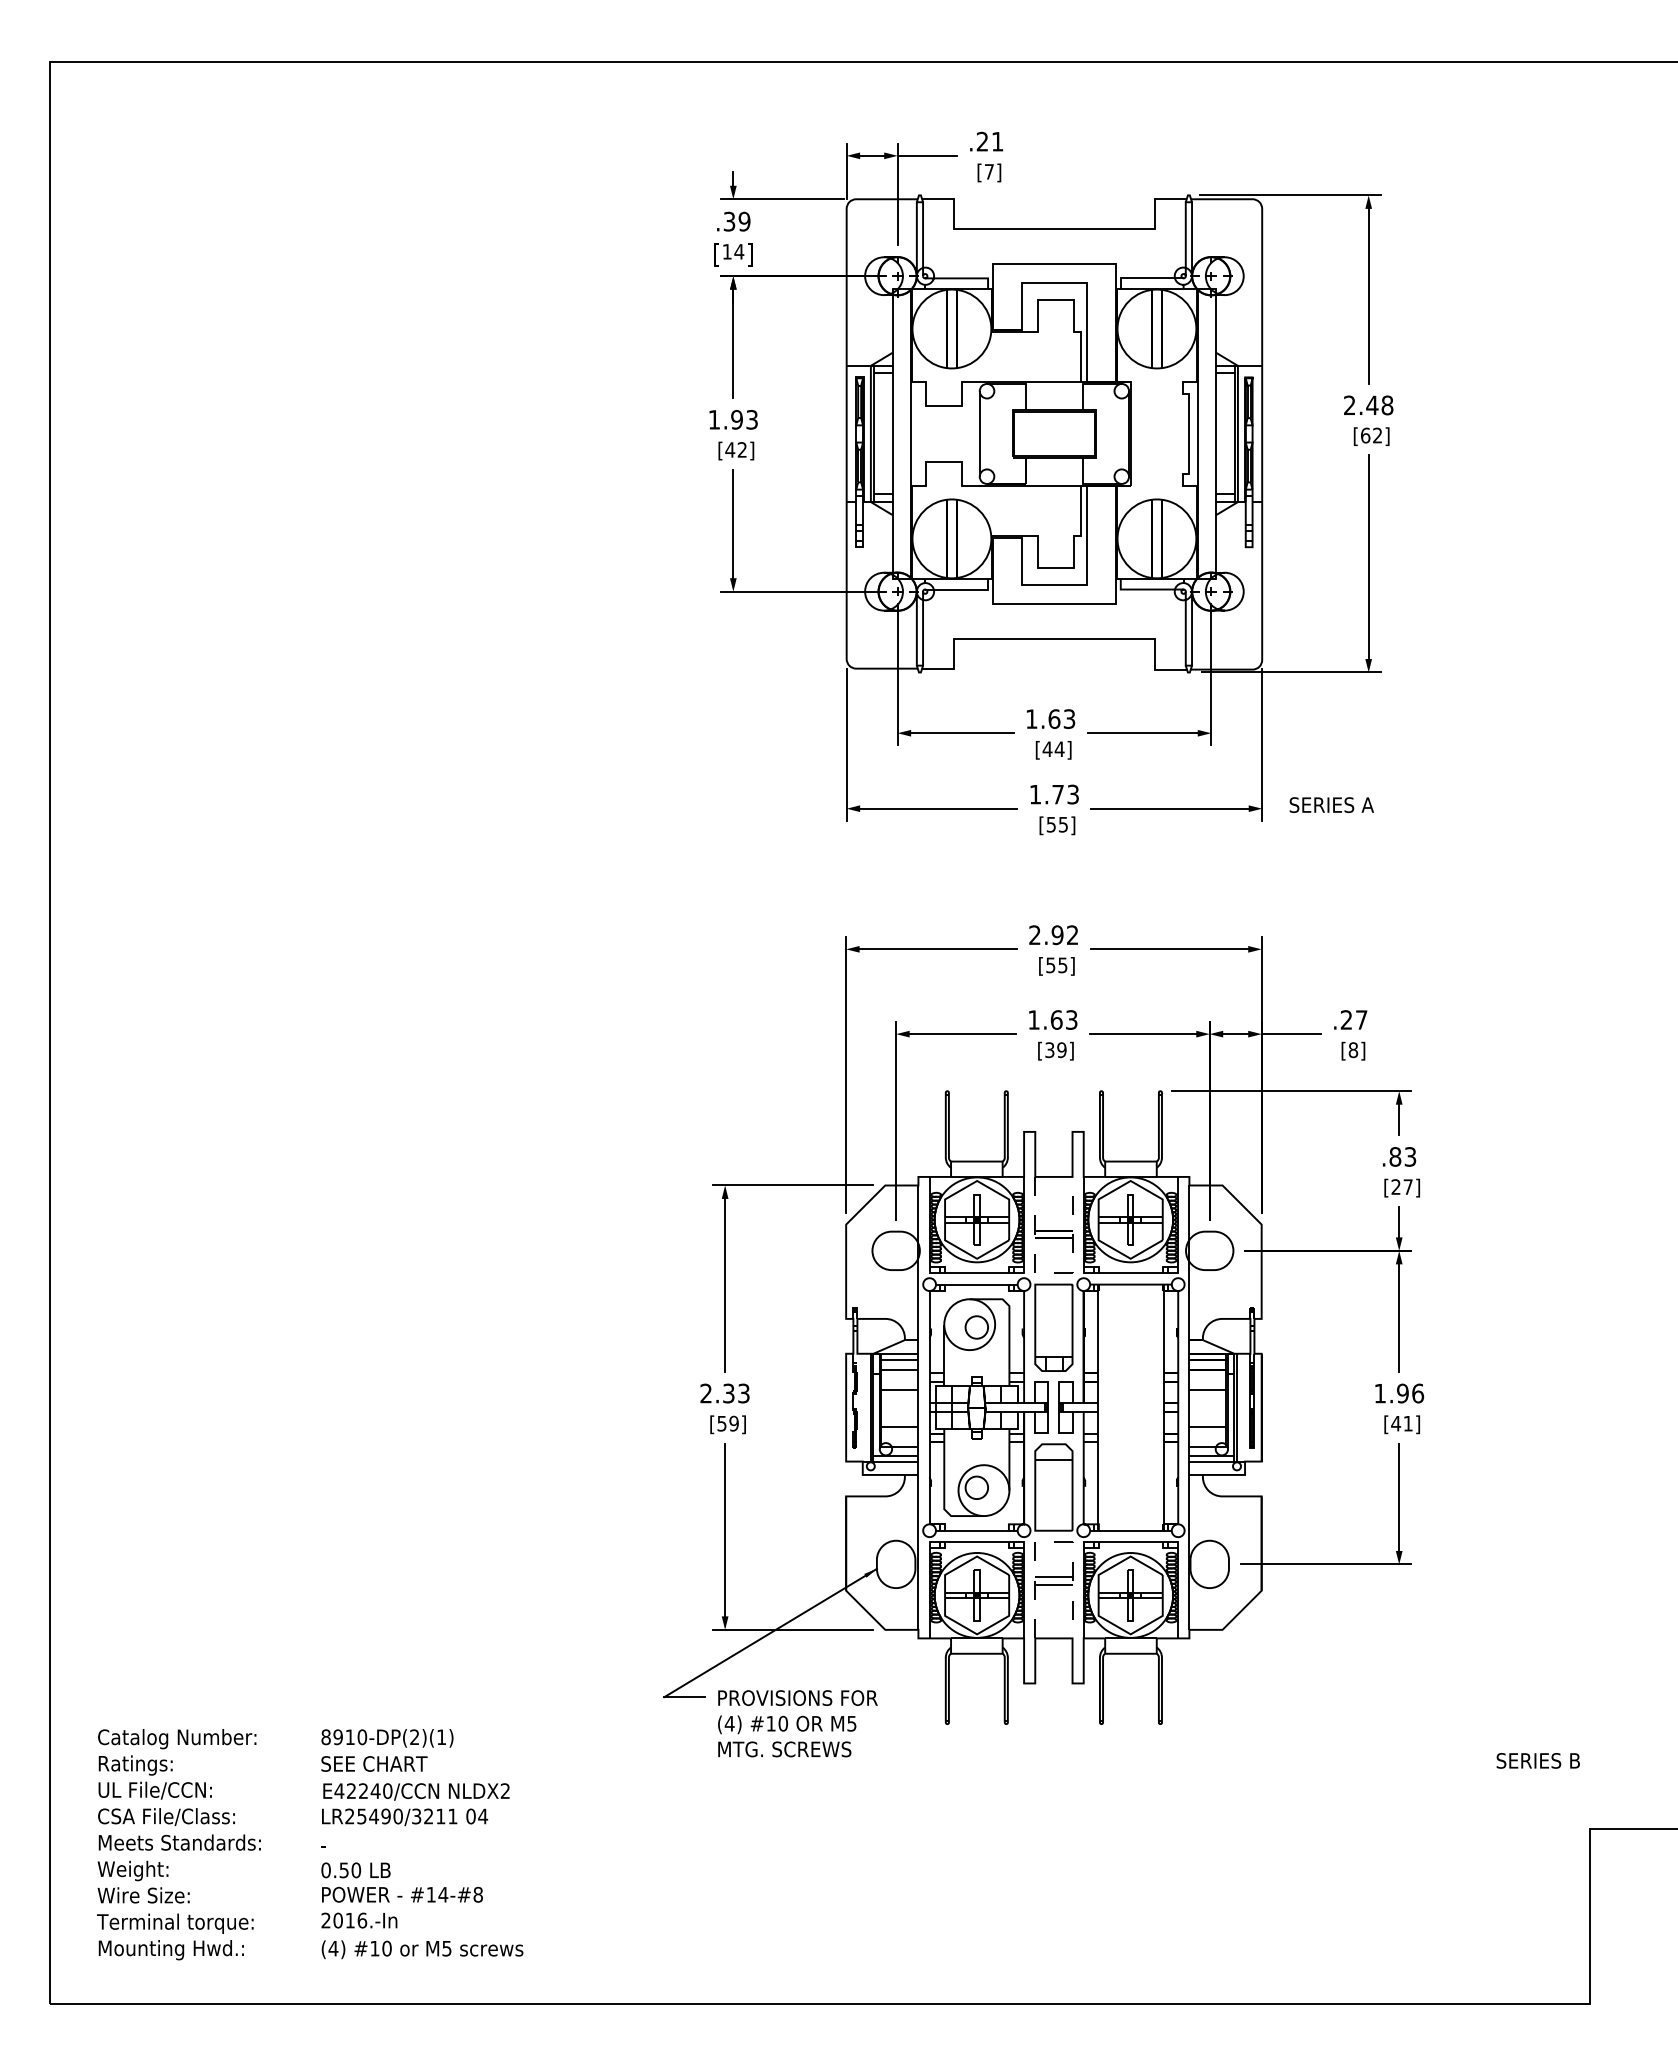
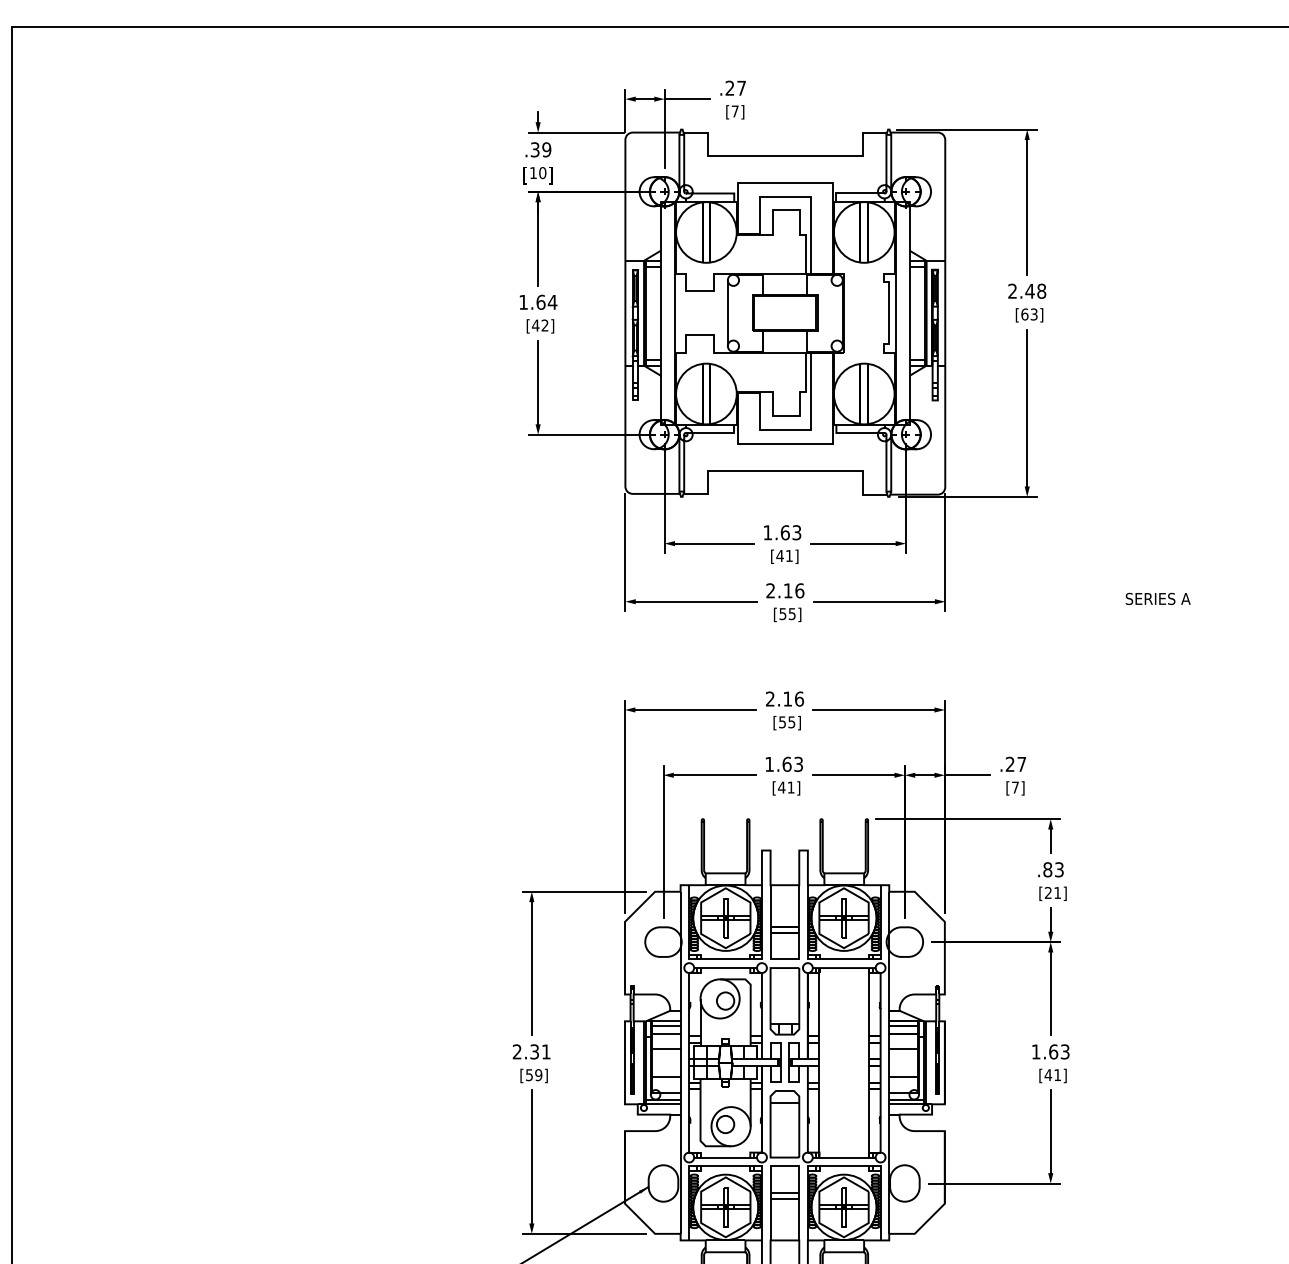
text: (997, 141) -> (741, 88), .21 -> .27
text: (739, 251) -> (542, 172), 14 -> 10
text: (744, 419) -> (546, 302), 1.93 -> 1.64
text: (1377, 435) -> (1034, 314), [62] -> [63]
text: (1059, 748) -> (789, 555), [44] -> [41]
text: (1054, 794) -> (785, 590), 1.73 -> 2.16
text: (1331, 804) -> (1157, 598), moved
text: (1064, 935) -> (793, 699), 2.92 -> 2.16
text: (1055, 1050) -> (786, 787), [39] -> [41]
text: (1353, 1050) -> (1015, 787), [8] -> [7]
text: (1407, 1186) -> (1057, 892), [27] -> [21]
line: (1053, 1273) -> (784, 959), dashed -> solid
text: (743, 1393) -> (545, 1051), 2.33 -> 2.31
text: (1410, 1393) -> (1059, 1051), 1.96 -> 1.63
line: (855, 1447) -> (632, 1093), dashed -> solid
line: (1053, 1541) -> (784, 1165), dashed -> solid

